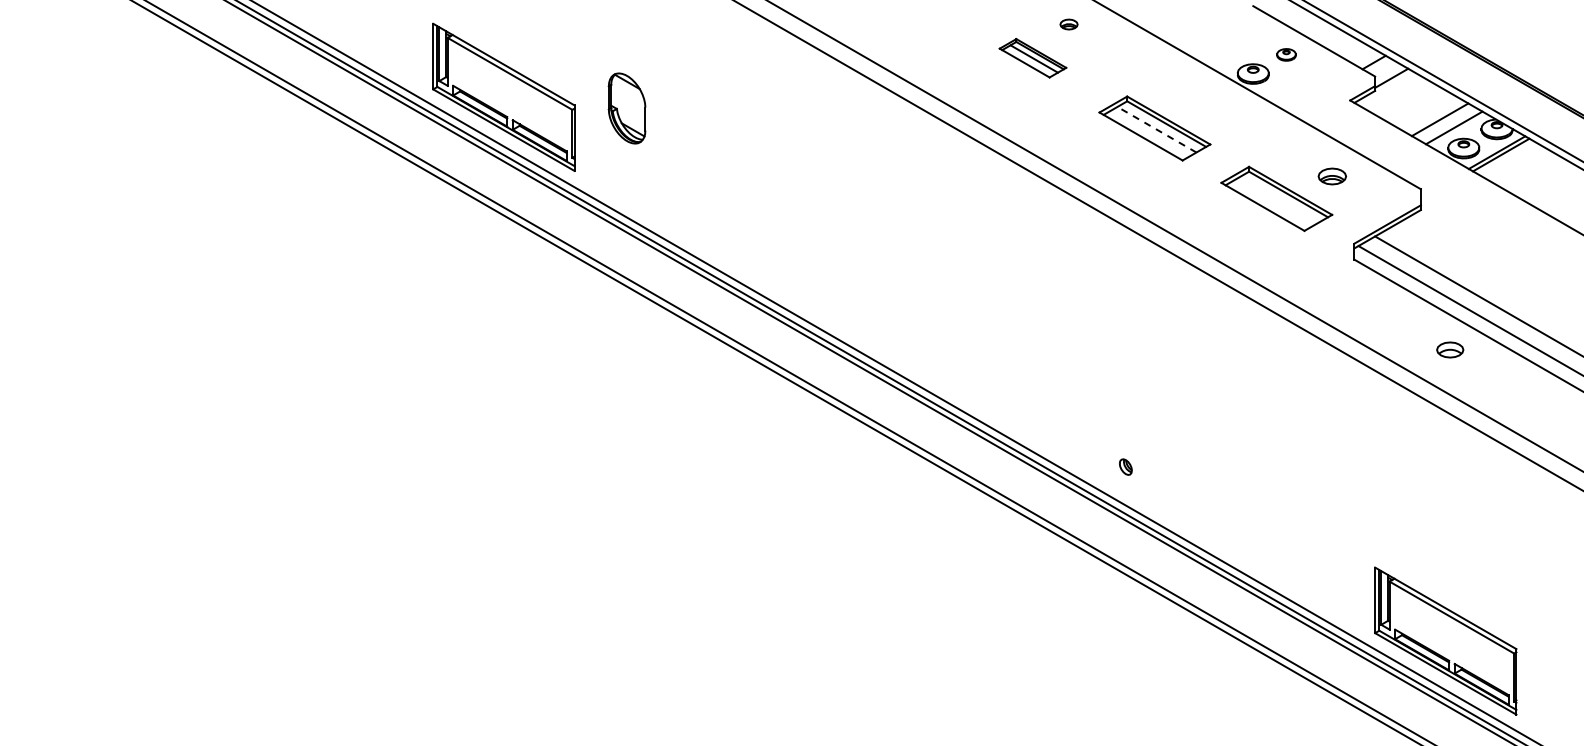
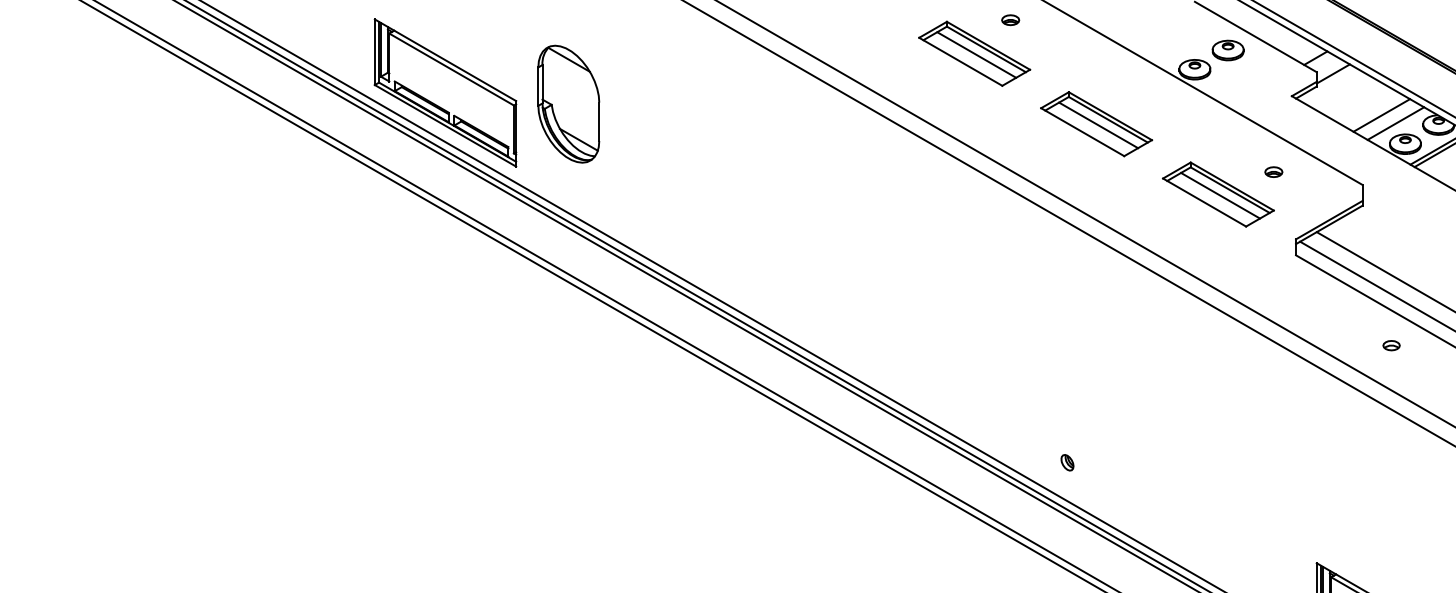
part: (1286, 54) -> (1228, 50), size x1.67
part: (1032, 58) -> (974, 54), size x1.67
part: (626, 108) -> (568, 104), size x1.67
line: (1157, 129) -> (1099, 125), dashed -> solid
part: (1331, 176) -> (1273, 172), size x0.62
line: (1278, 199) -> (1220, 195), added
part: (1449, 349) -> (1391, 345), size x0.62

